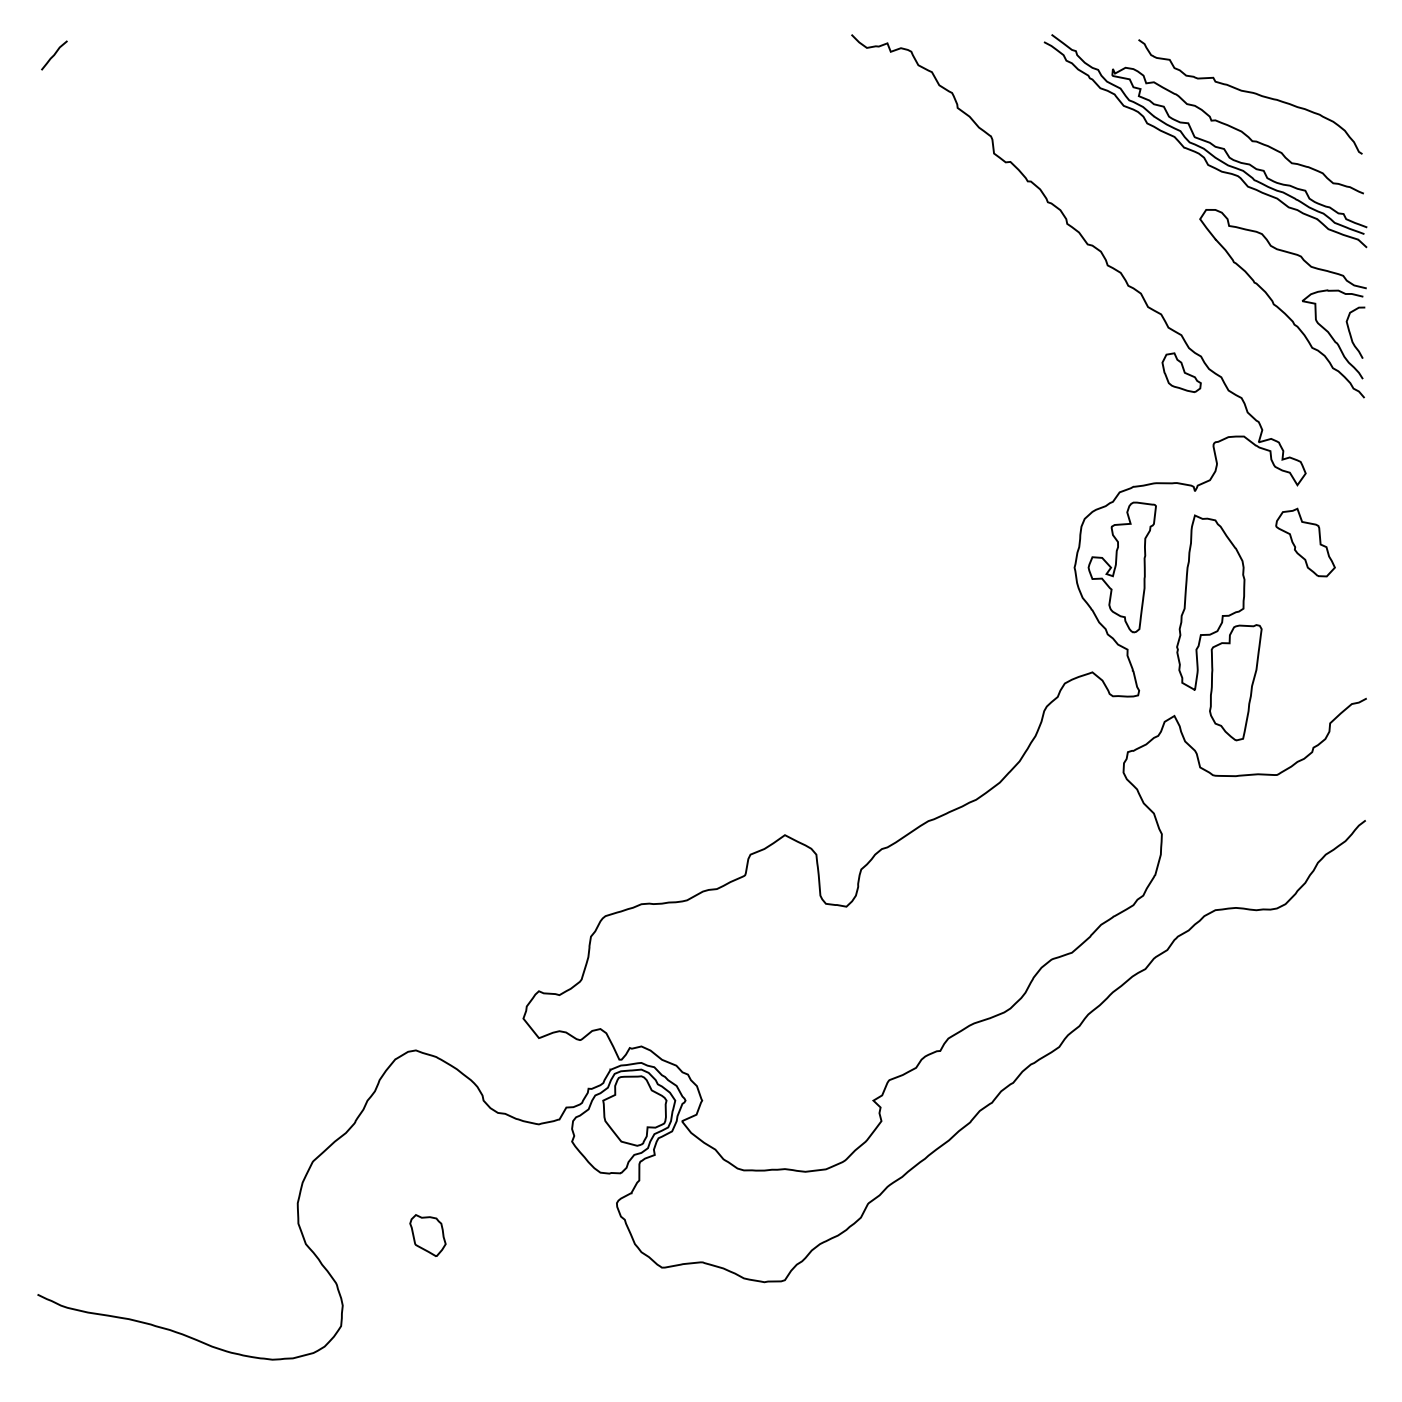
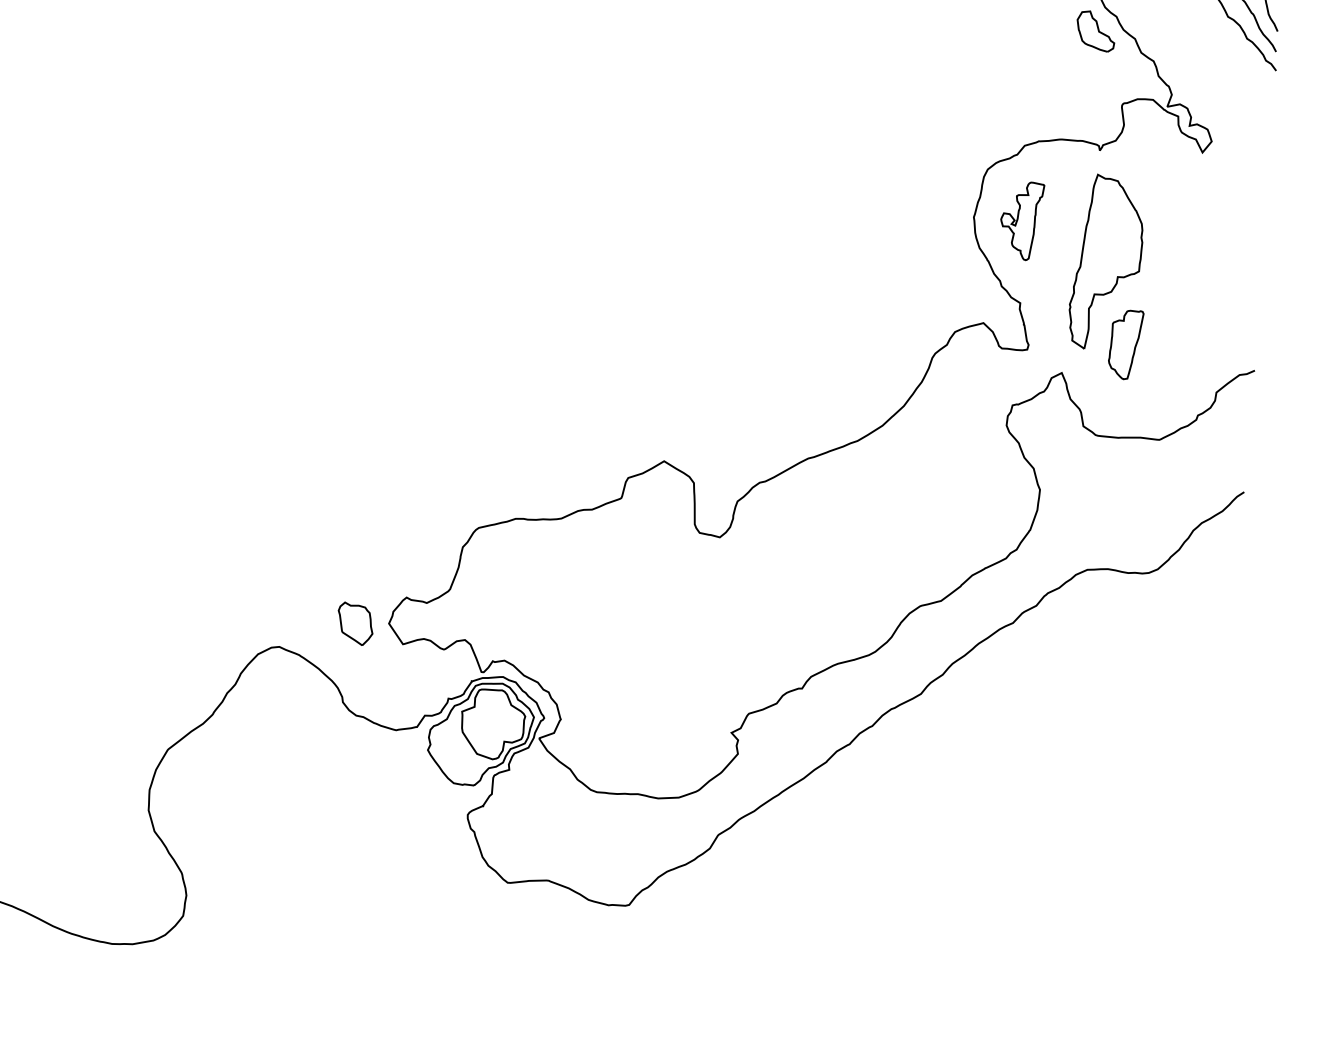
part: (1305, 542) -> (1206, 210), removed
part: (1121, 567) -> (1020, 220), size x0.6
part: (1235, 682) -> (1125, 344), size x0.6
part: (427, 1235) -> (355, 623), moved

